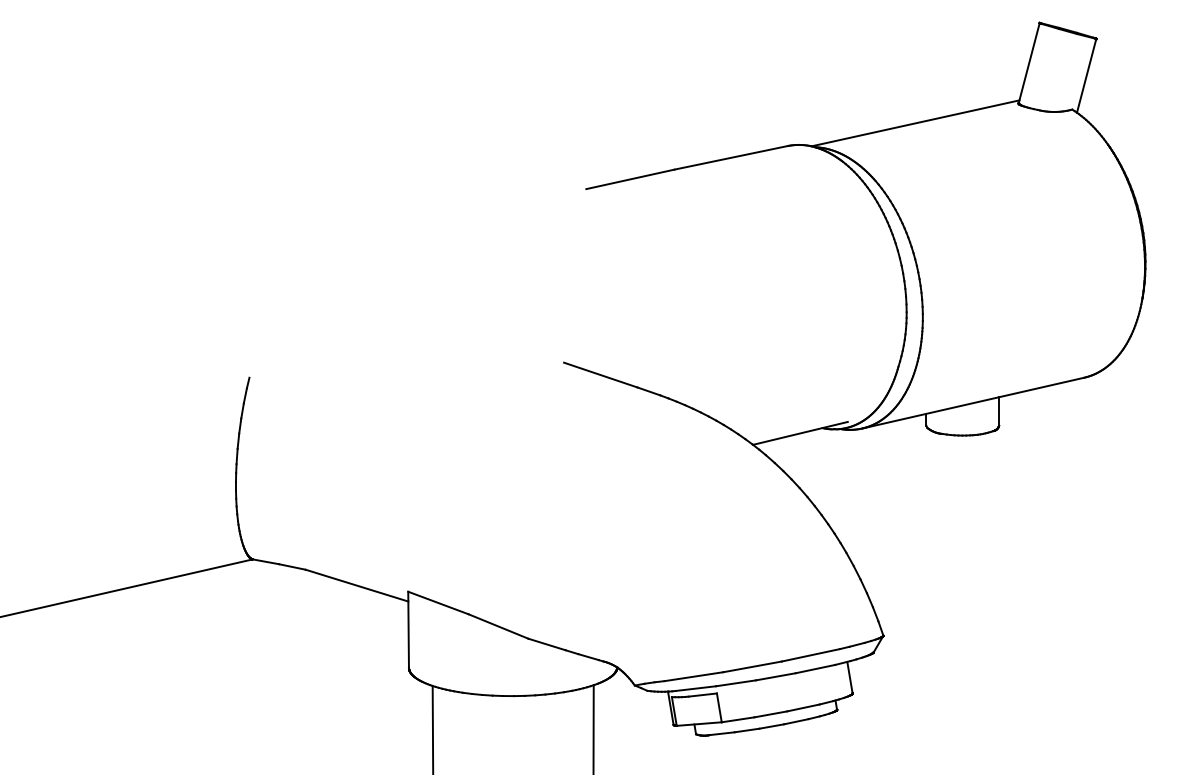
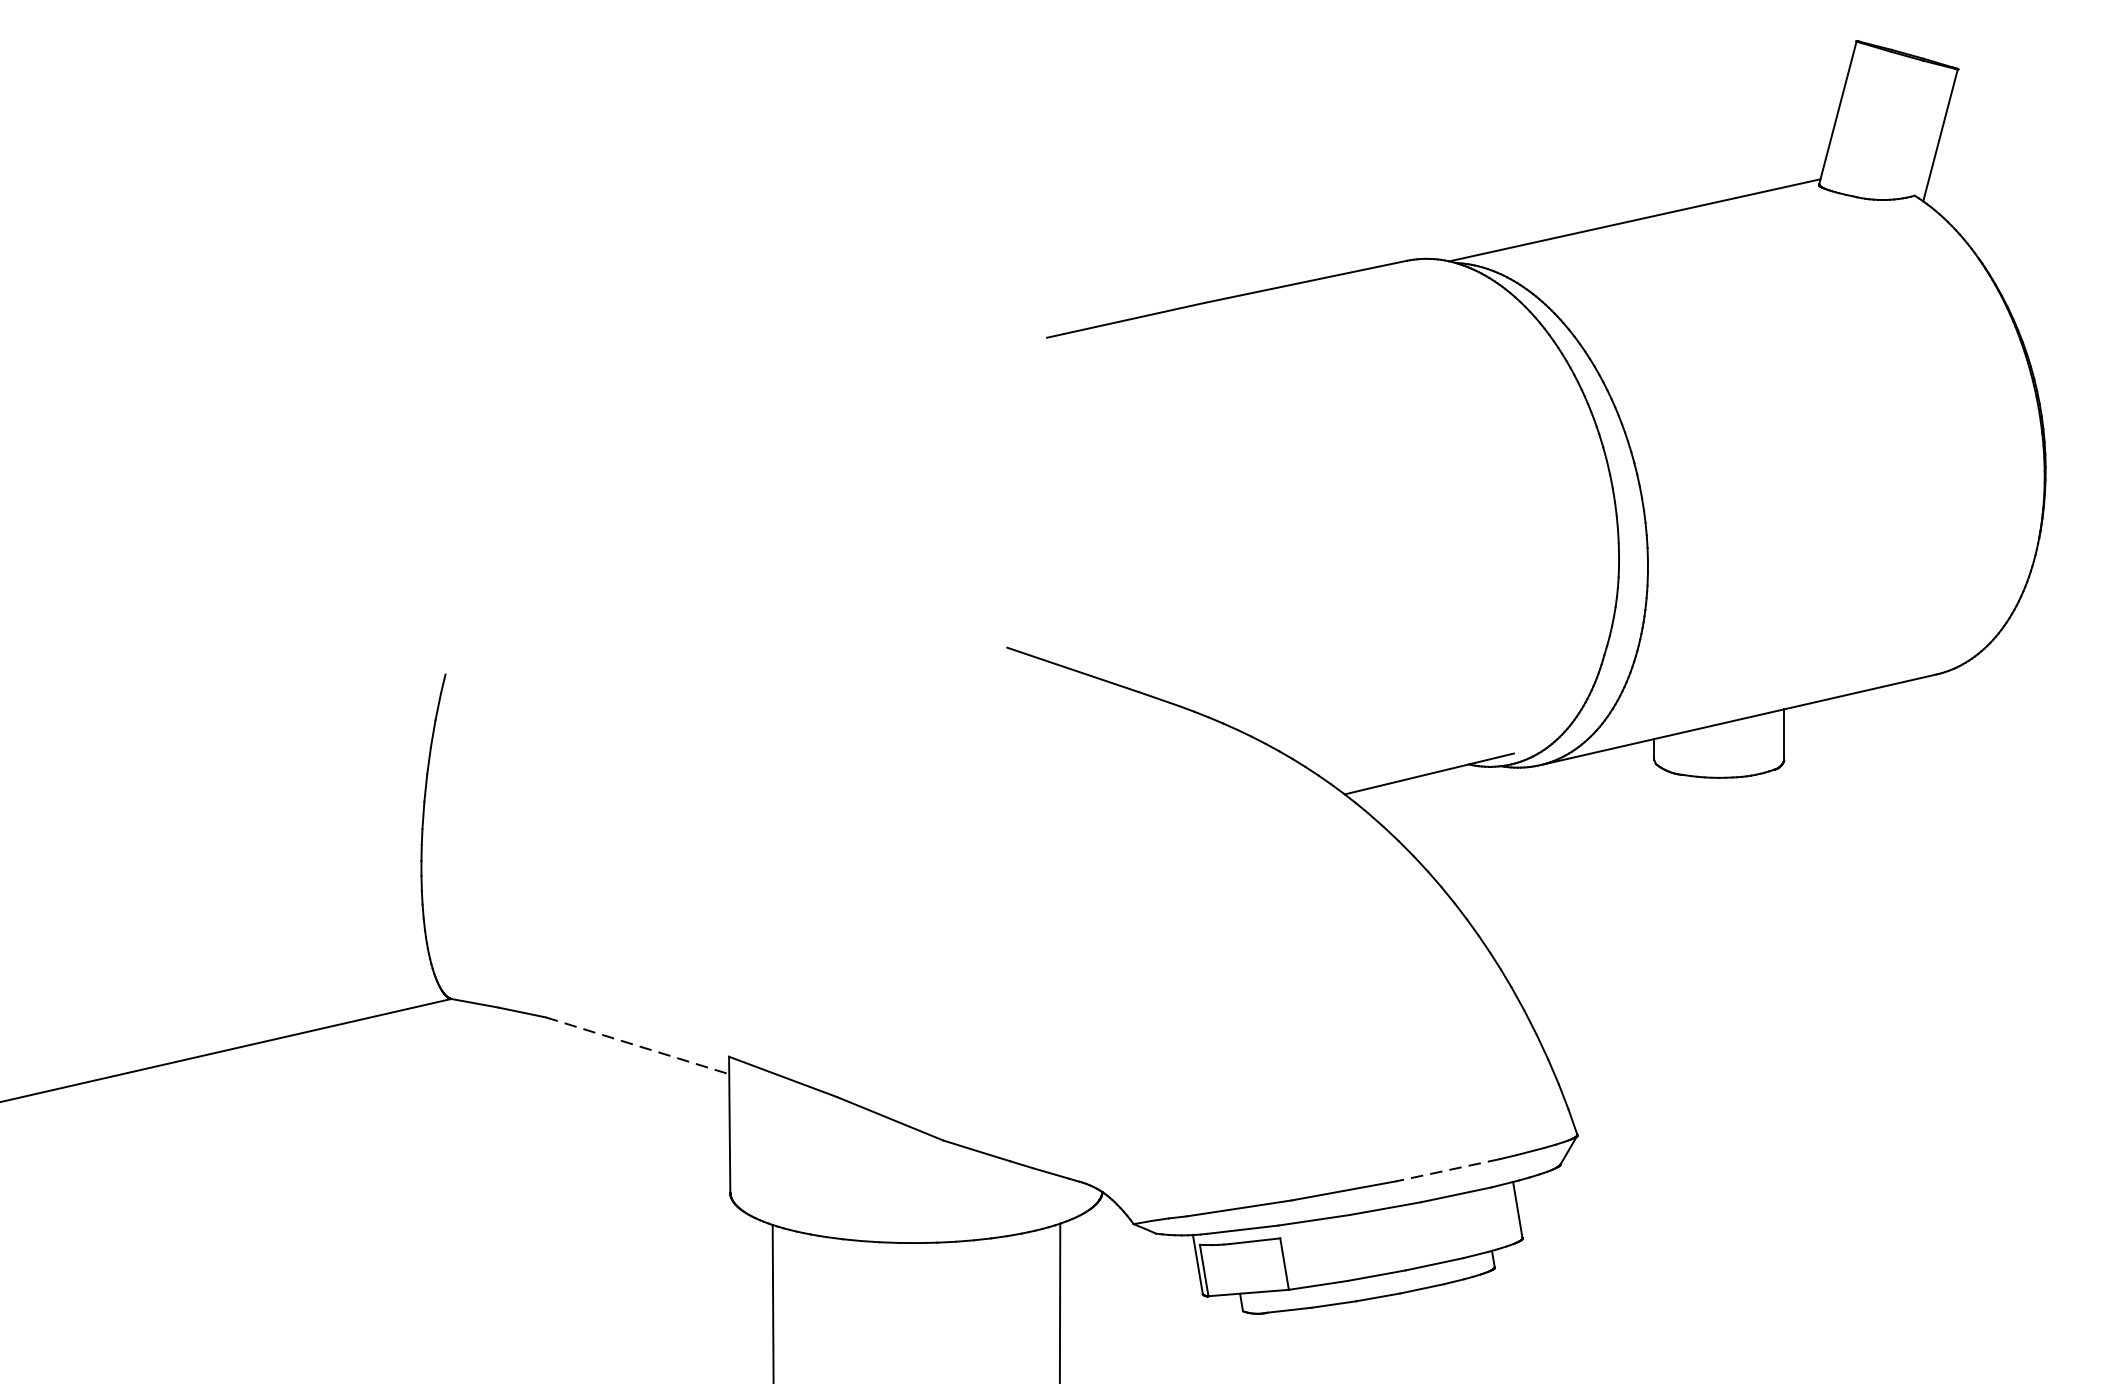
line: (357, 585) -> (638, 1045), solid -> dashed
line: (810, 655) -> (1447, 1170), solid -> dashed

